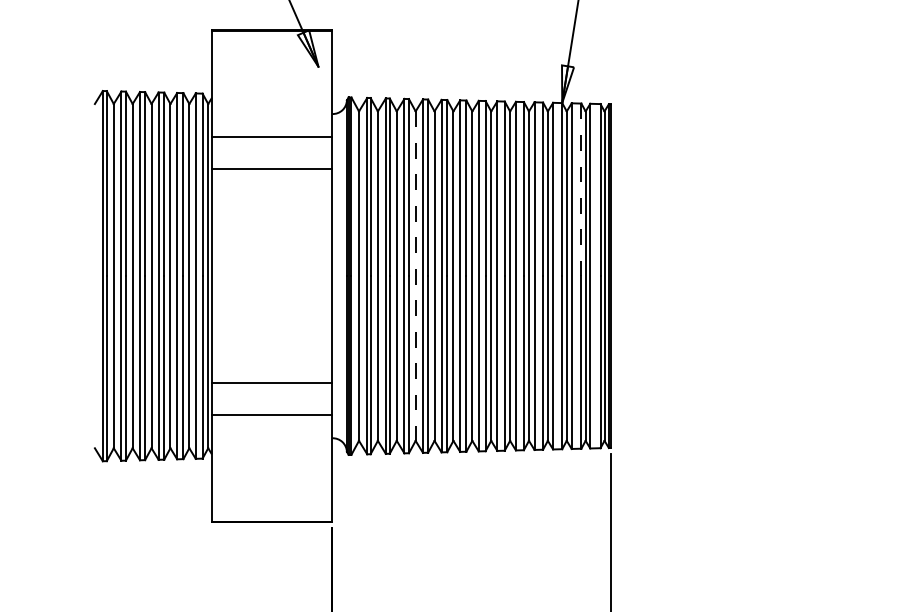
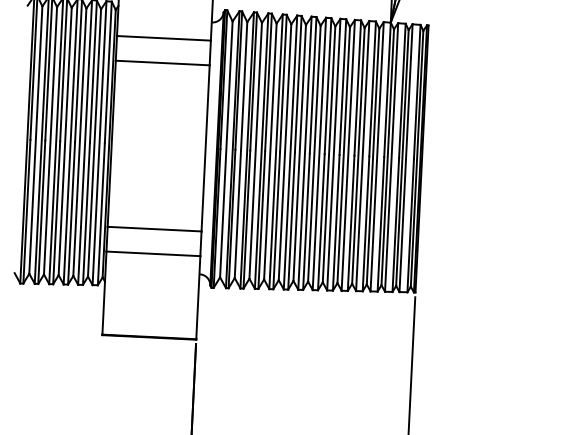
line: (581, 190) -> (402, 91), dashed -> solid
line: (415, 276) -> (270, 151), dashed -> solid

